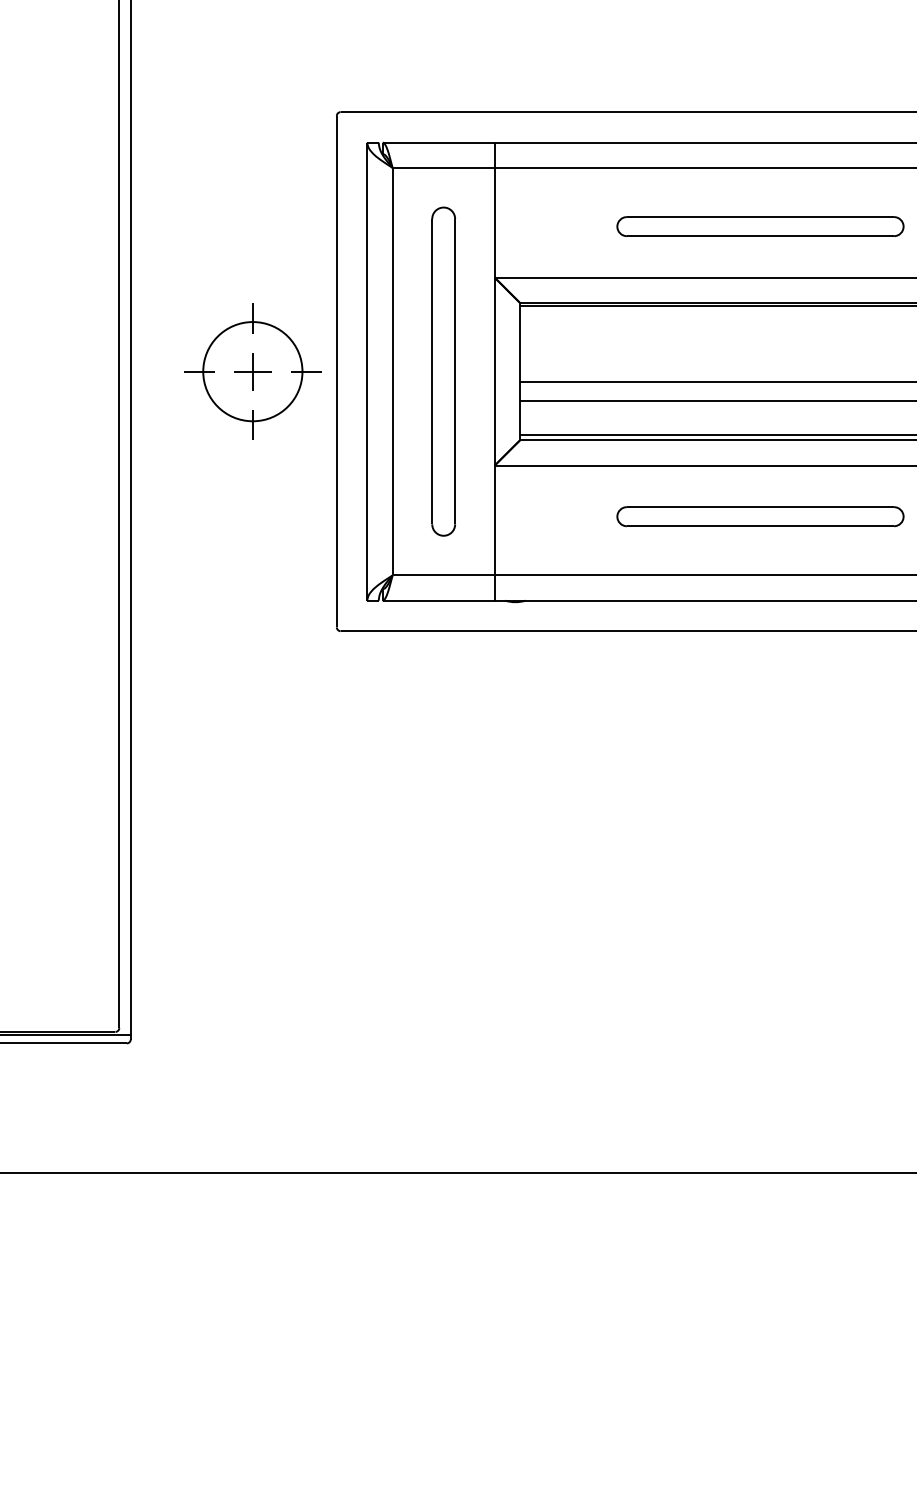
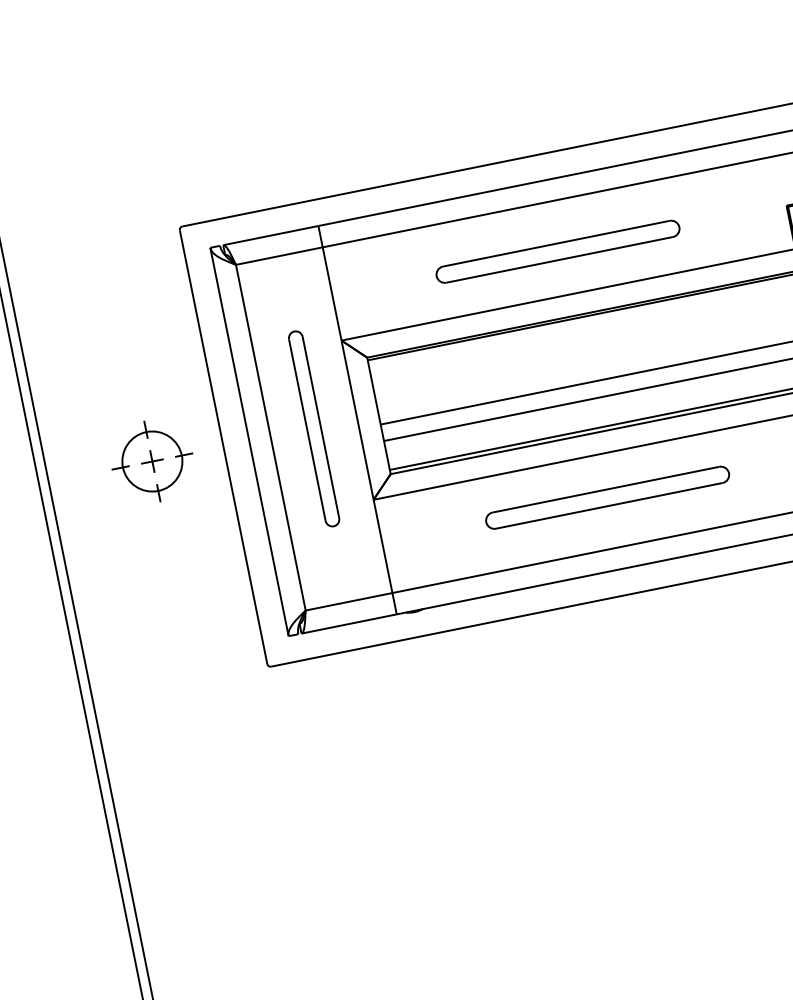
part: (252, 371) -> (152, 461), size x0.7
part: (443, 371) -> (314, 428), size x0.7

